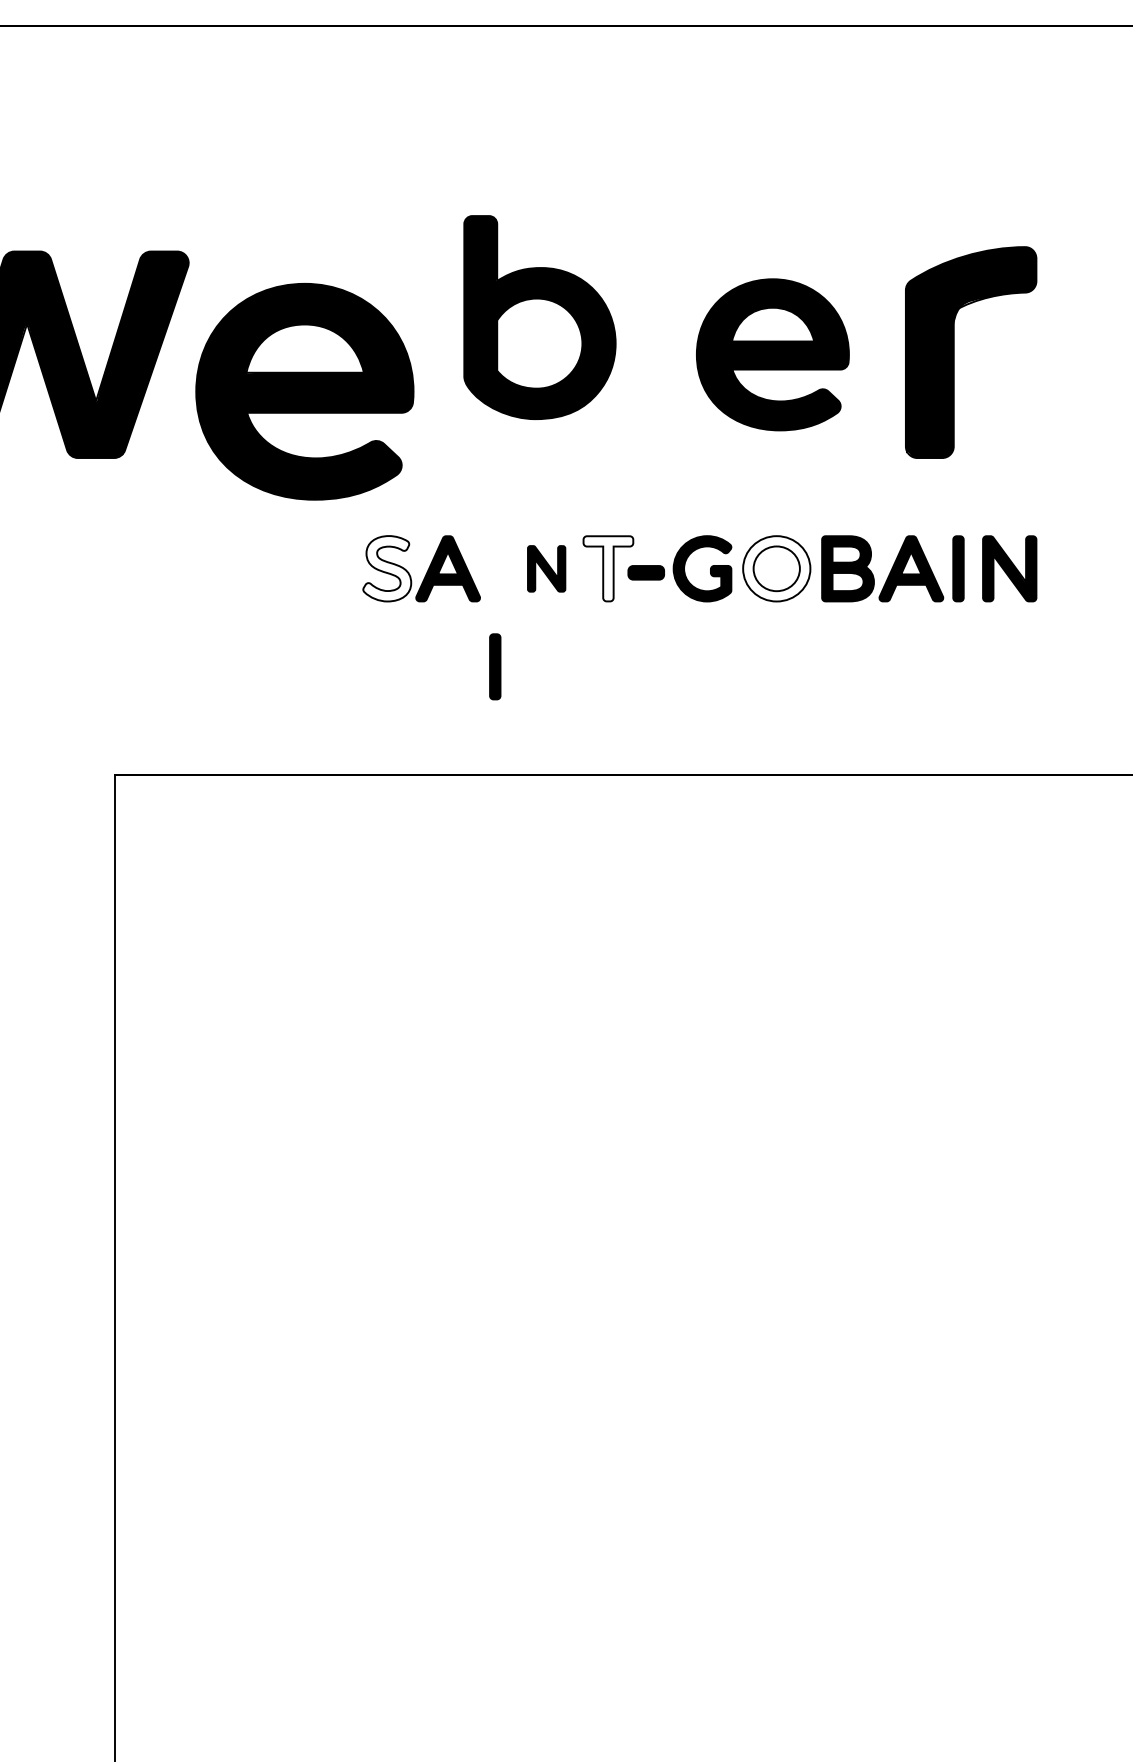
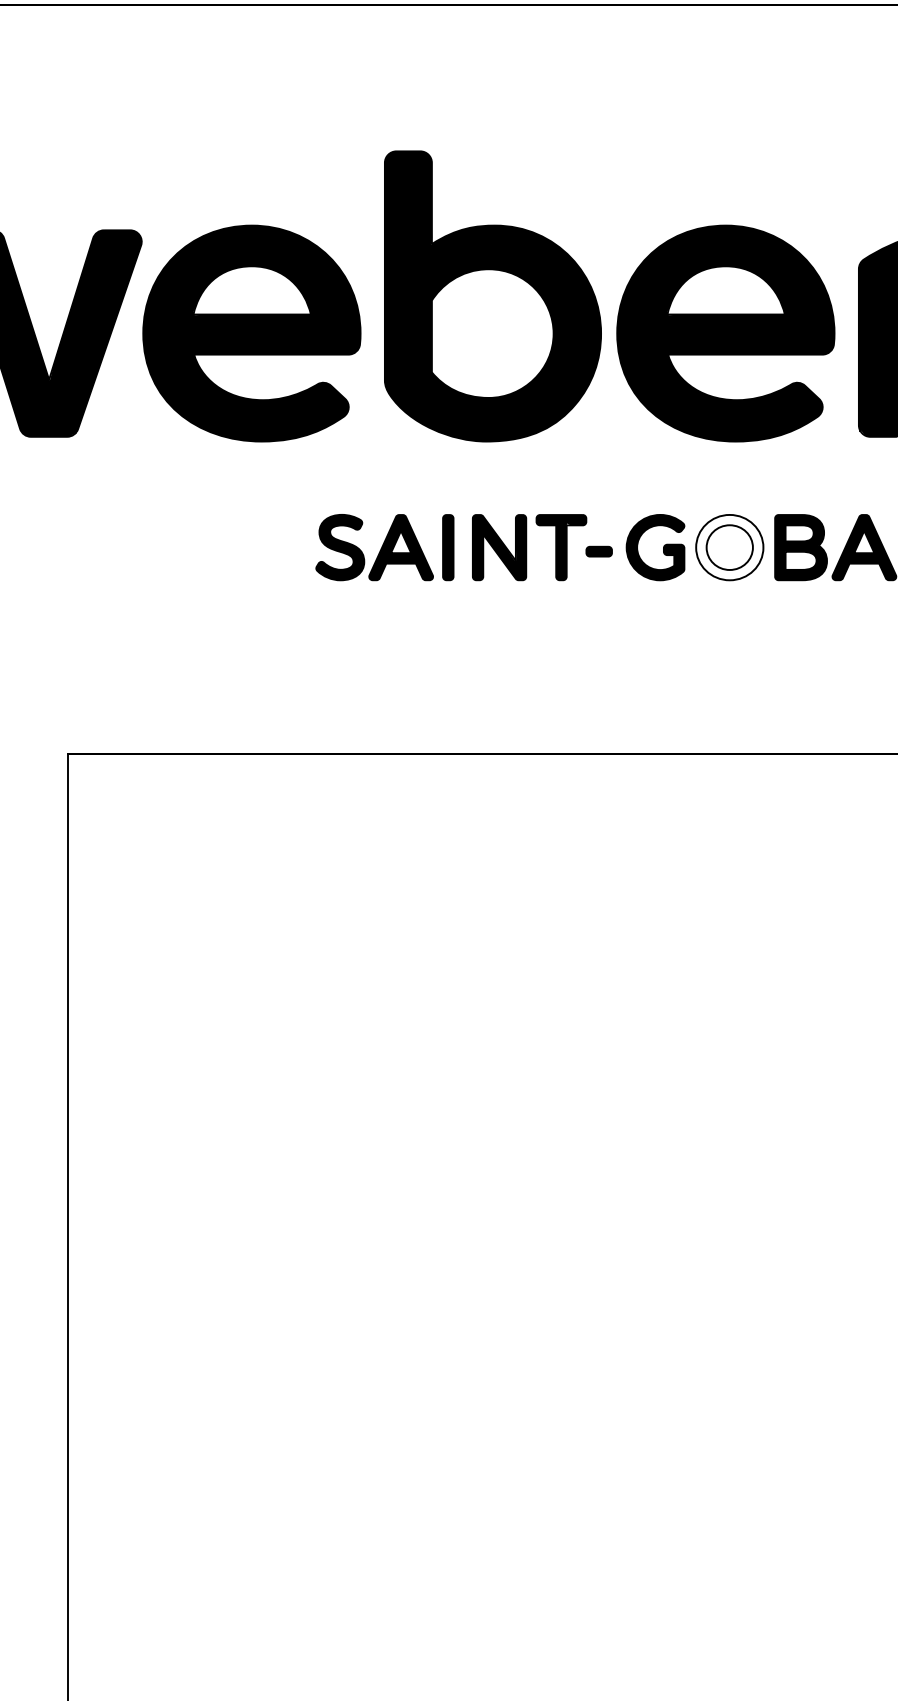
part: (539, 317) -> (492, 296), size x1.43
part: (772, 354) -> (725, 333), size x1.43
part: (304, 391) -> (251, 333), moved
fill: (387, 568) -> (340, 547), added
part: (546, 568) -> (499, 547), size x1.43
fill: (608, 568) -> (561, 547), added
part: (645, 572) -> (598, 551), size x0.71
part: (495, 666) -> (448, 547), moved

